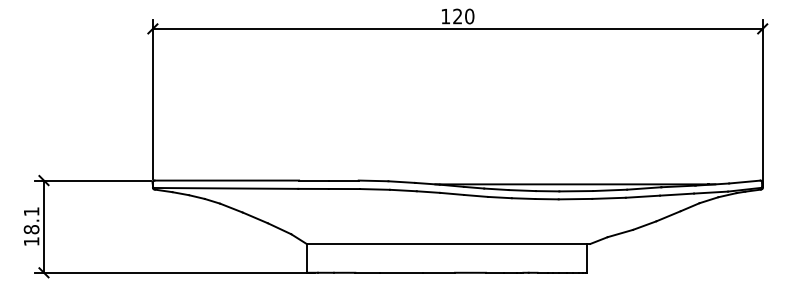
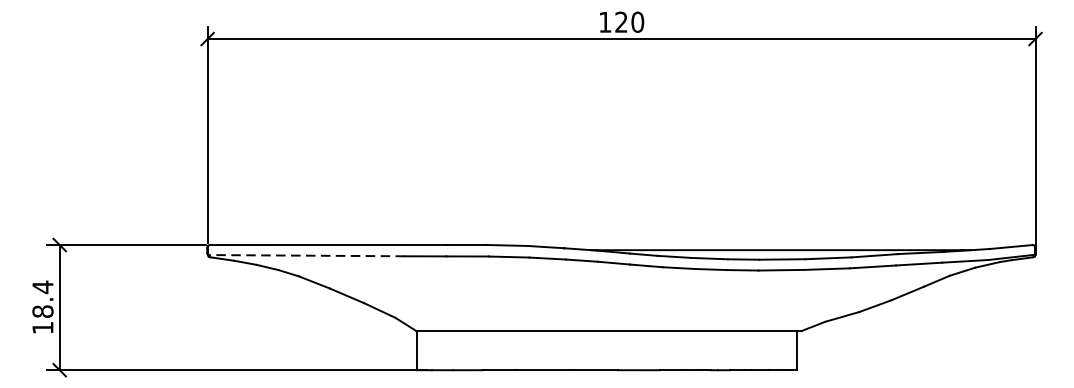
line: (225, 188) -> (306, 255), solid -> dashed
text: (31, 211) -> (42, 287), 18.1 -> 18.4

